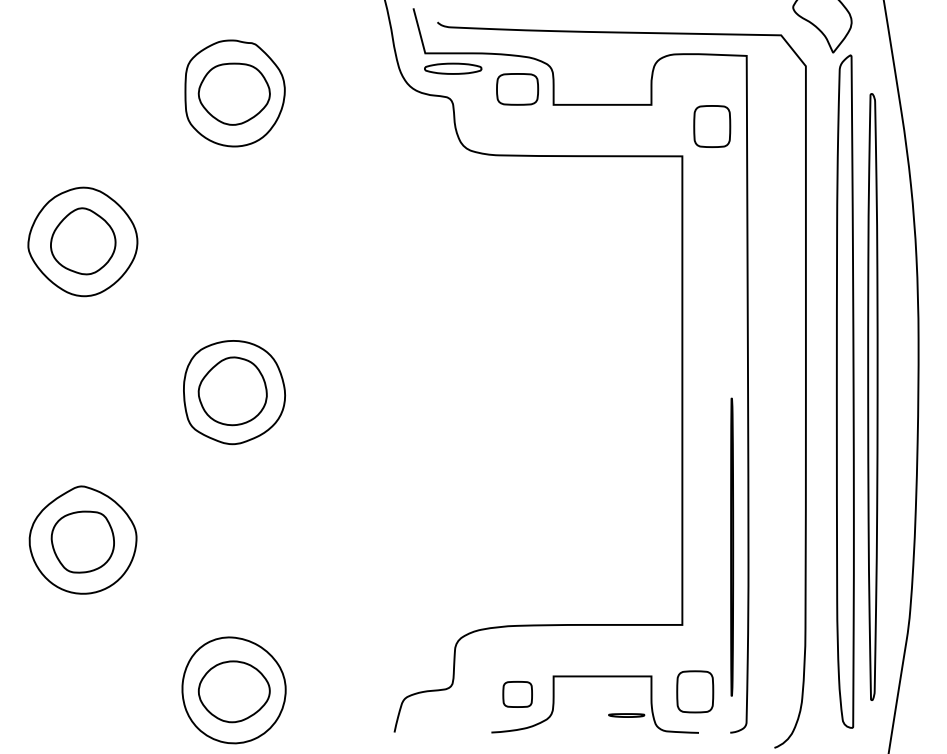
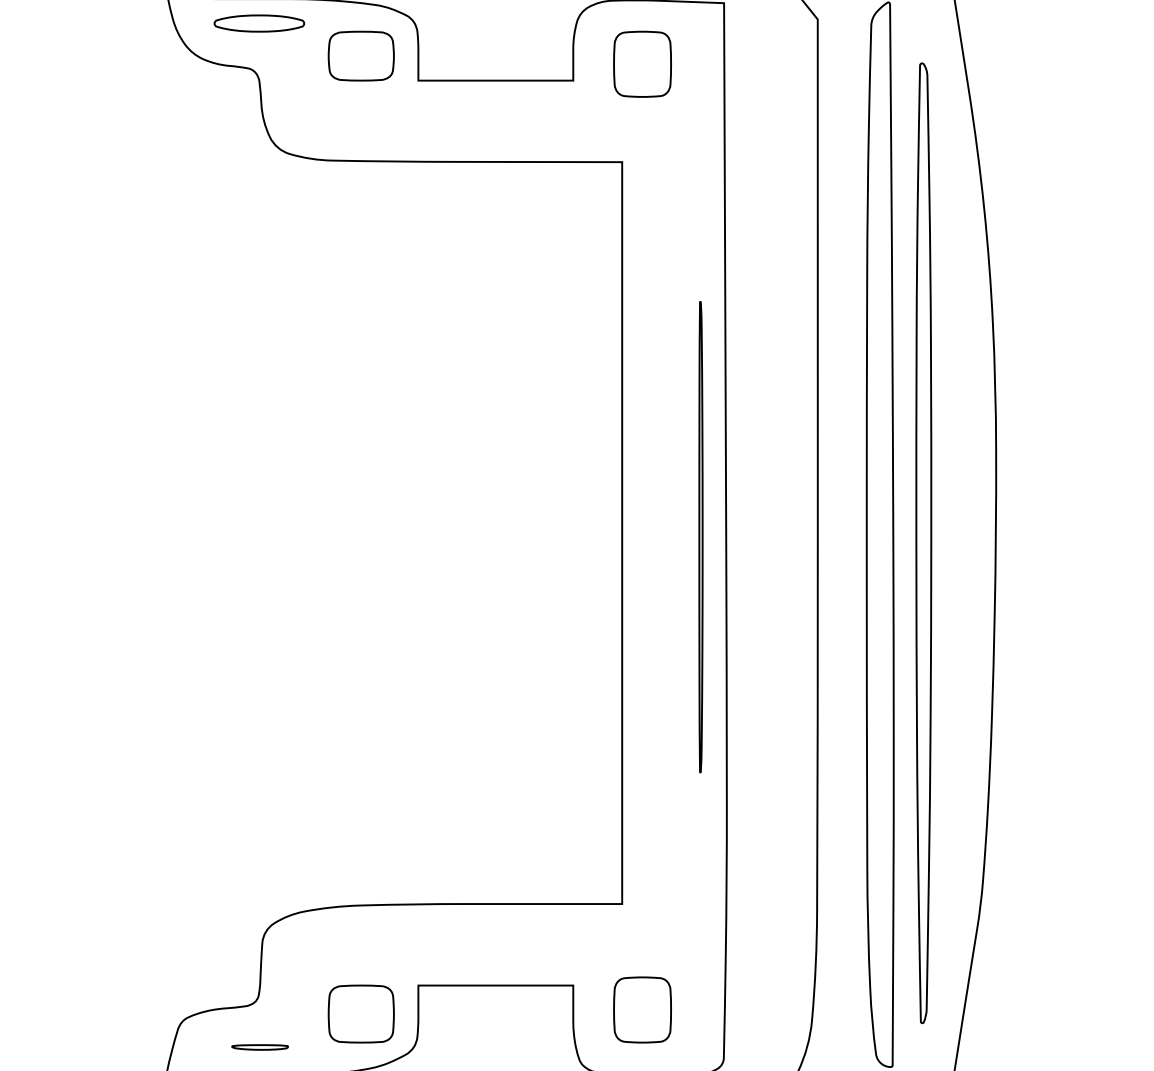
part: (712, 126) -> (642, 64), moved
line: (732, 546) -> (701, 536), moved
part: (517, 694) -> (361, 1014), size x1.43
line: (626, 714) -> (259, 1045), moved

